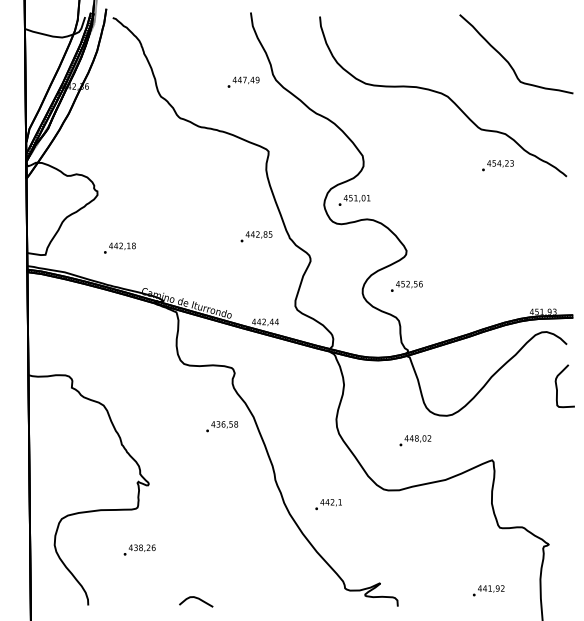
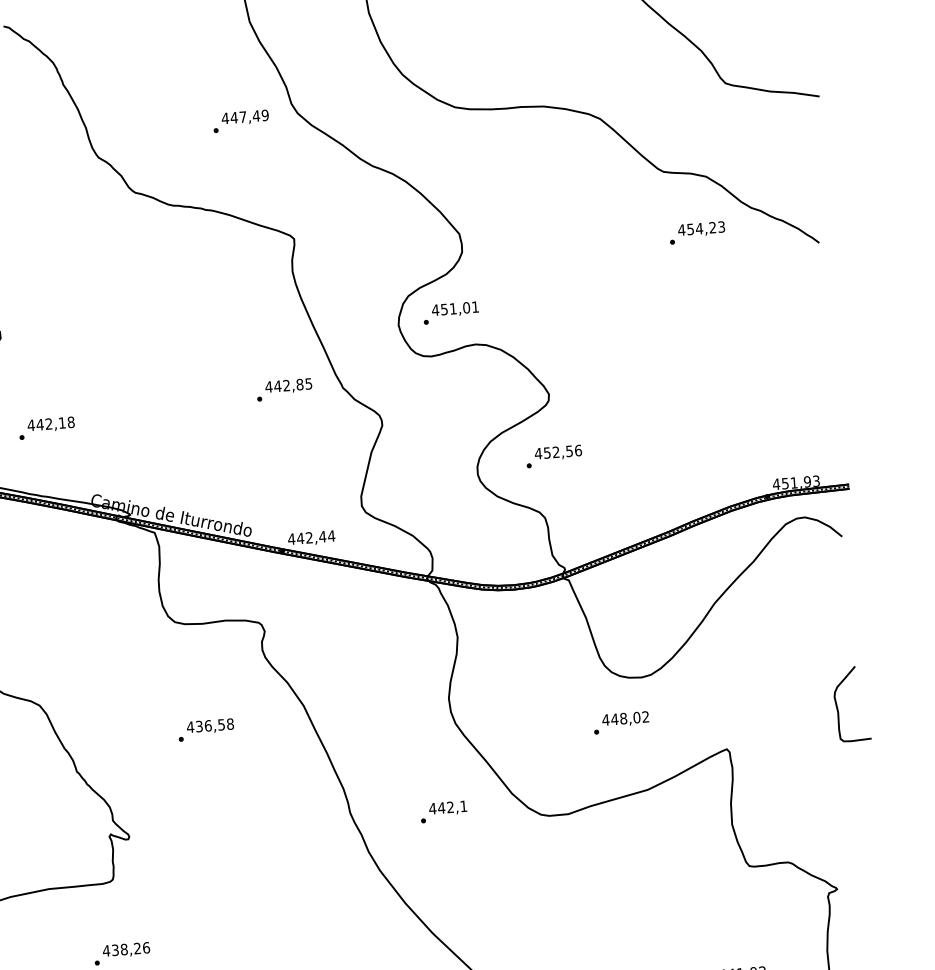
curve: (557, 386) -> (838, 705), moved
text: (222, 426) -> (206, 729), moved
text: (415, 440) -> (621, 722), moved
text: (328, 504) -> (443, 811), moved

